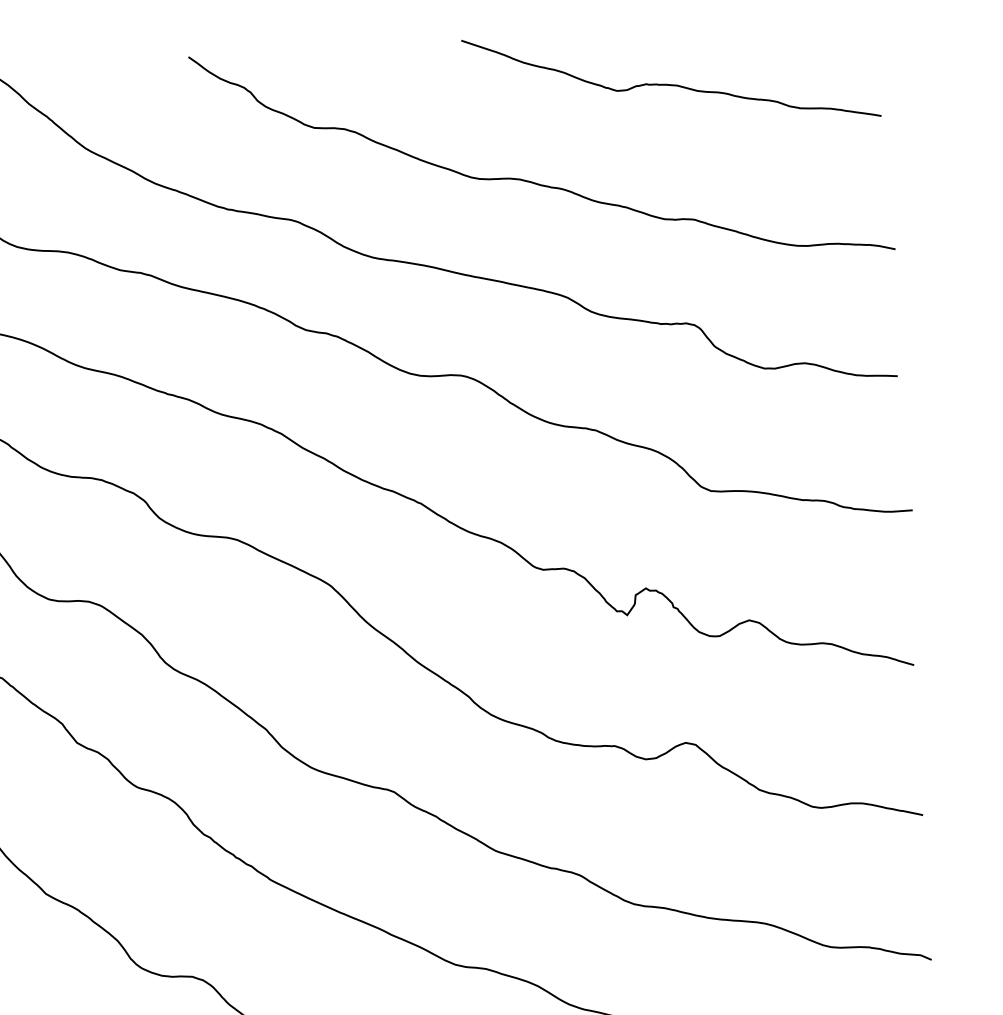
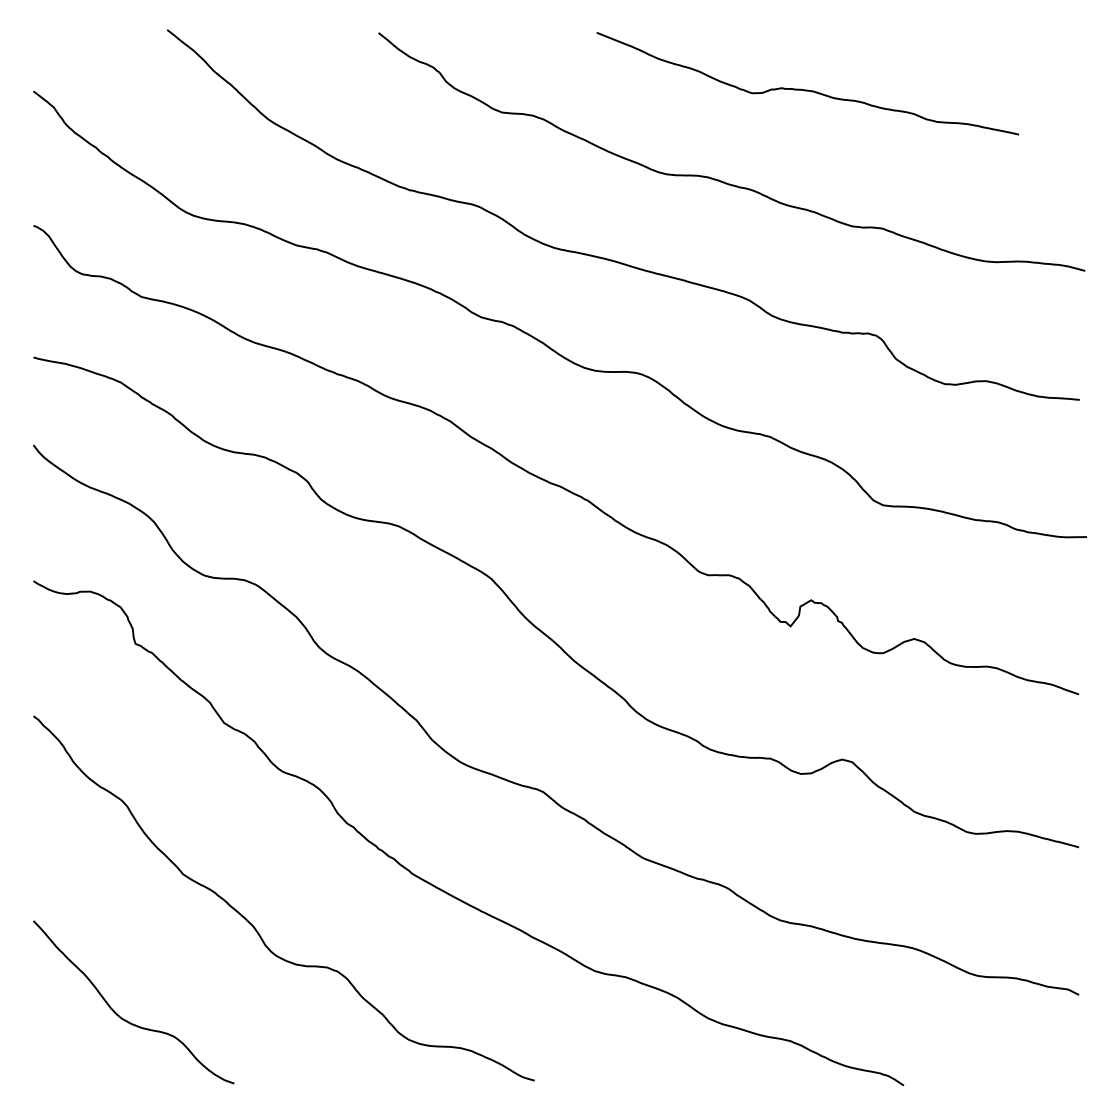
curve: (671, 84) -> (807, 89), moved

